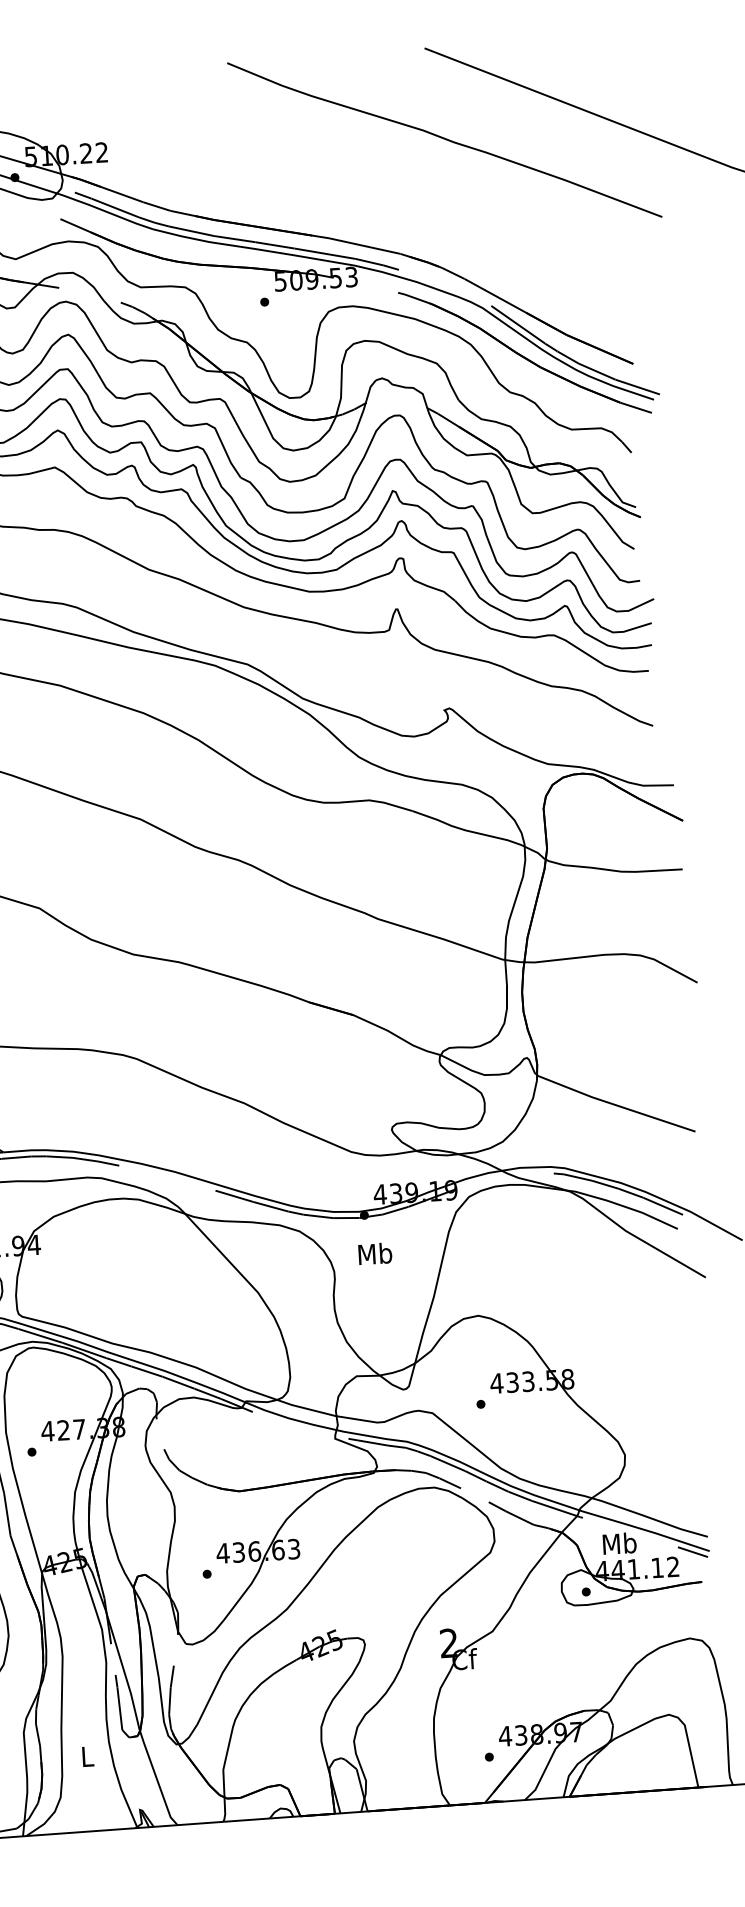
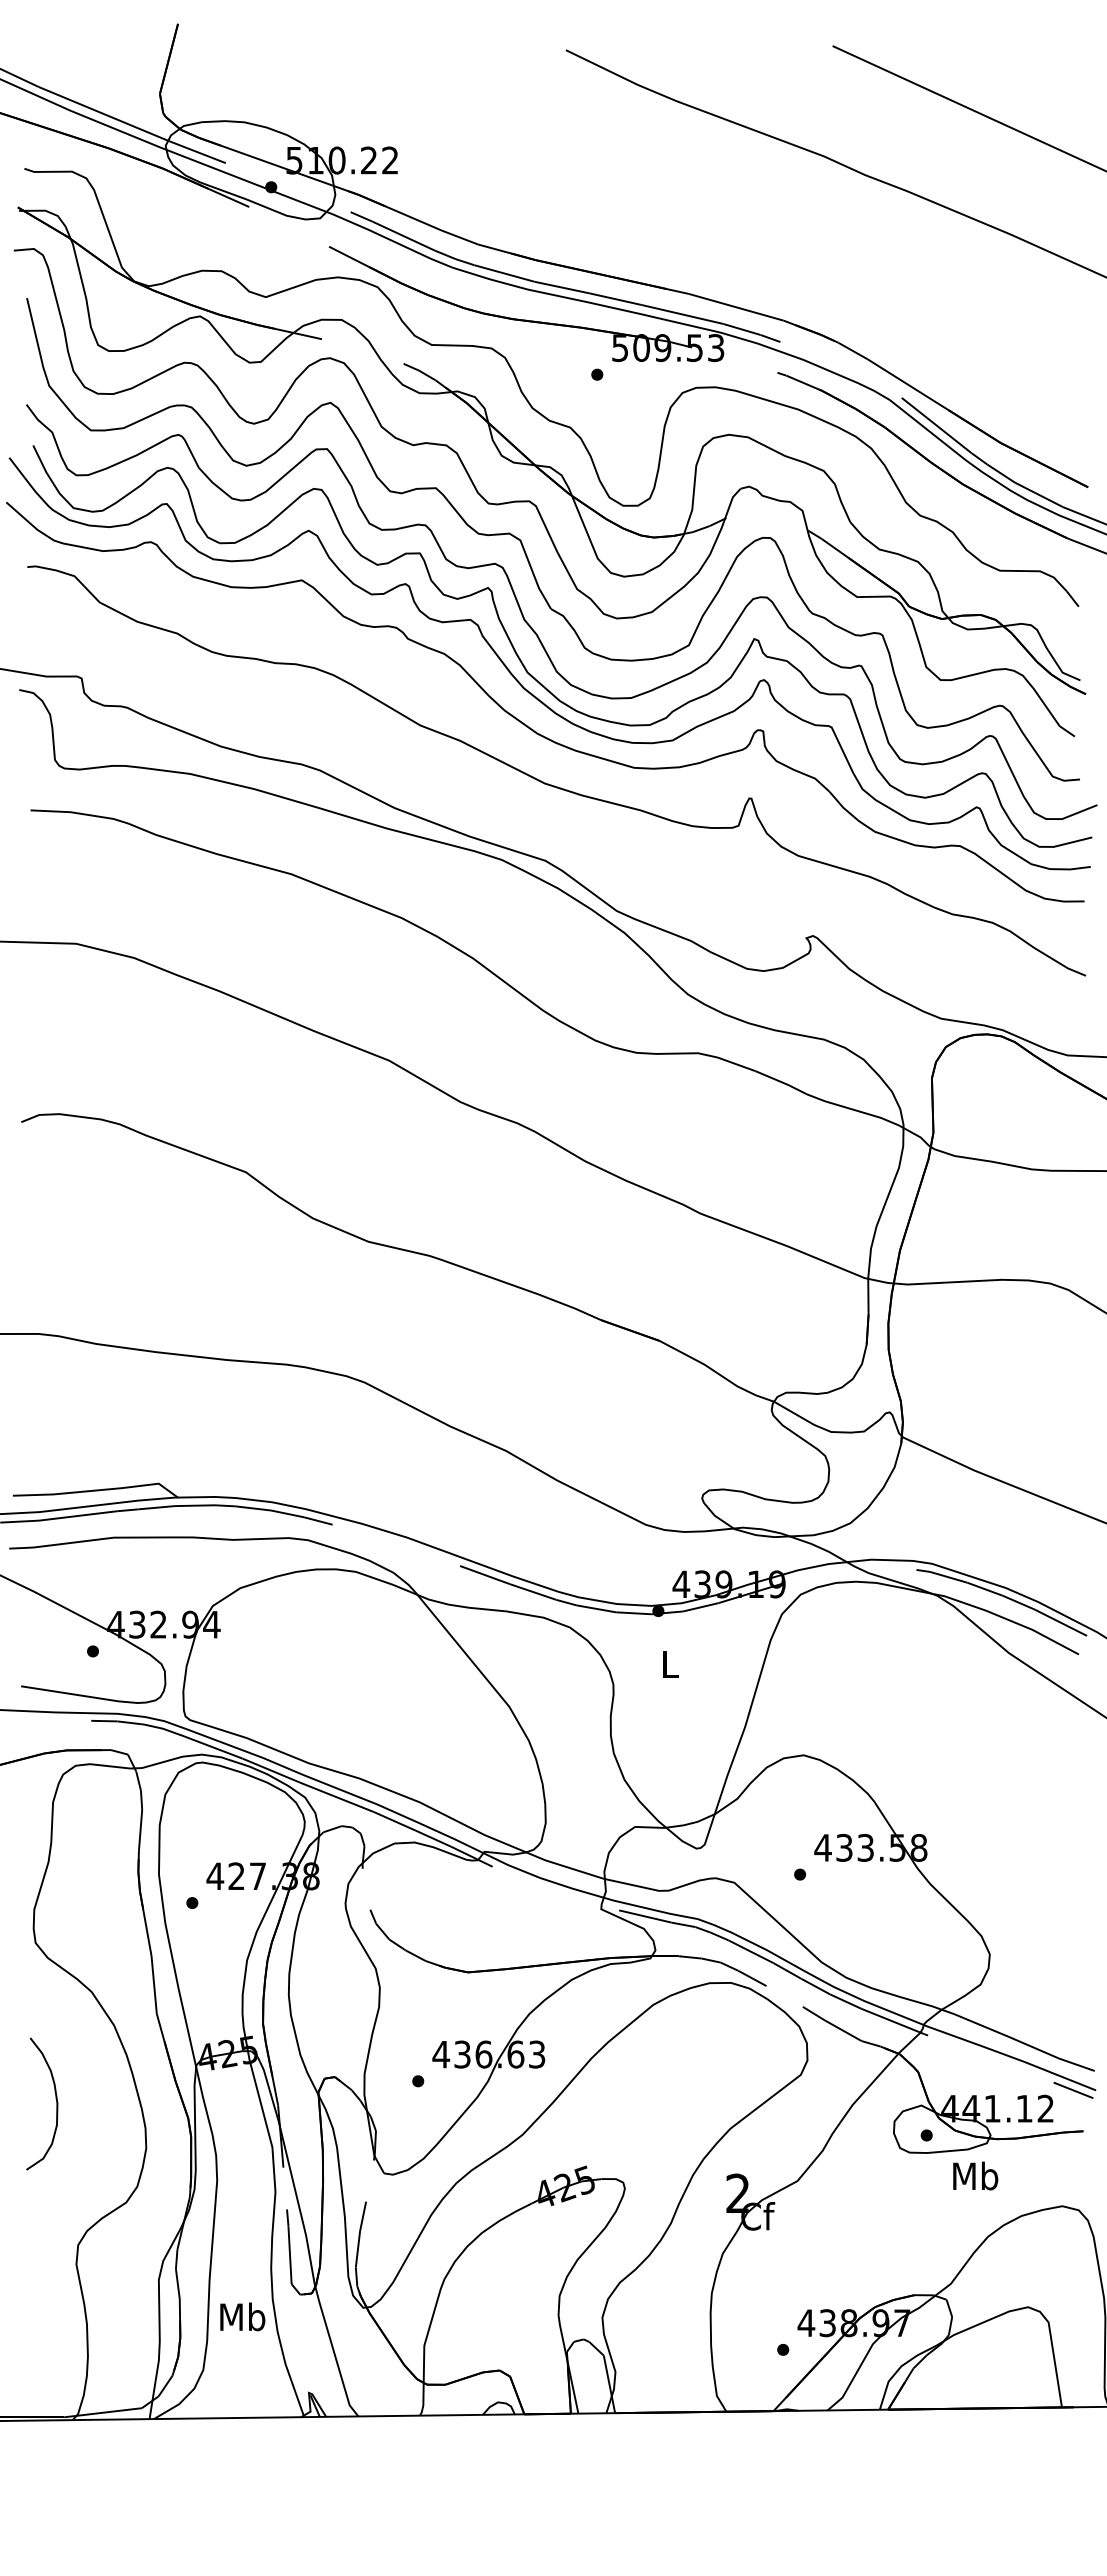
text: (374, 1253) -> (669, 1663), Mb -> L
text: (619, 1543) -> (975, 2175), moved
text: (87, 1756) -> (242, 2316), L -> Mb

